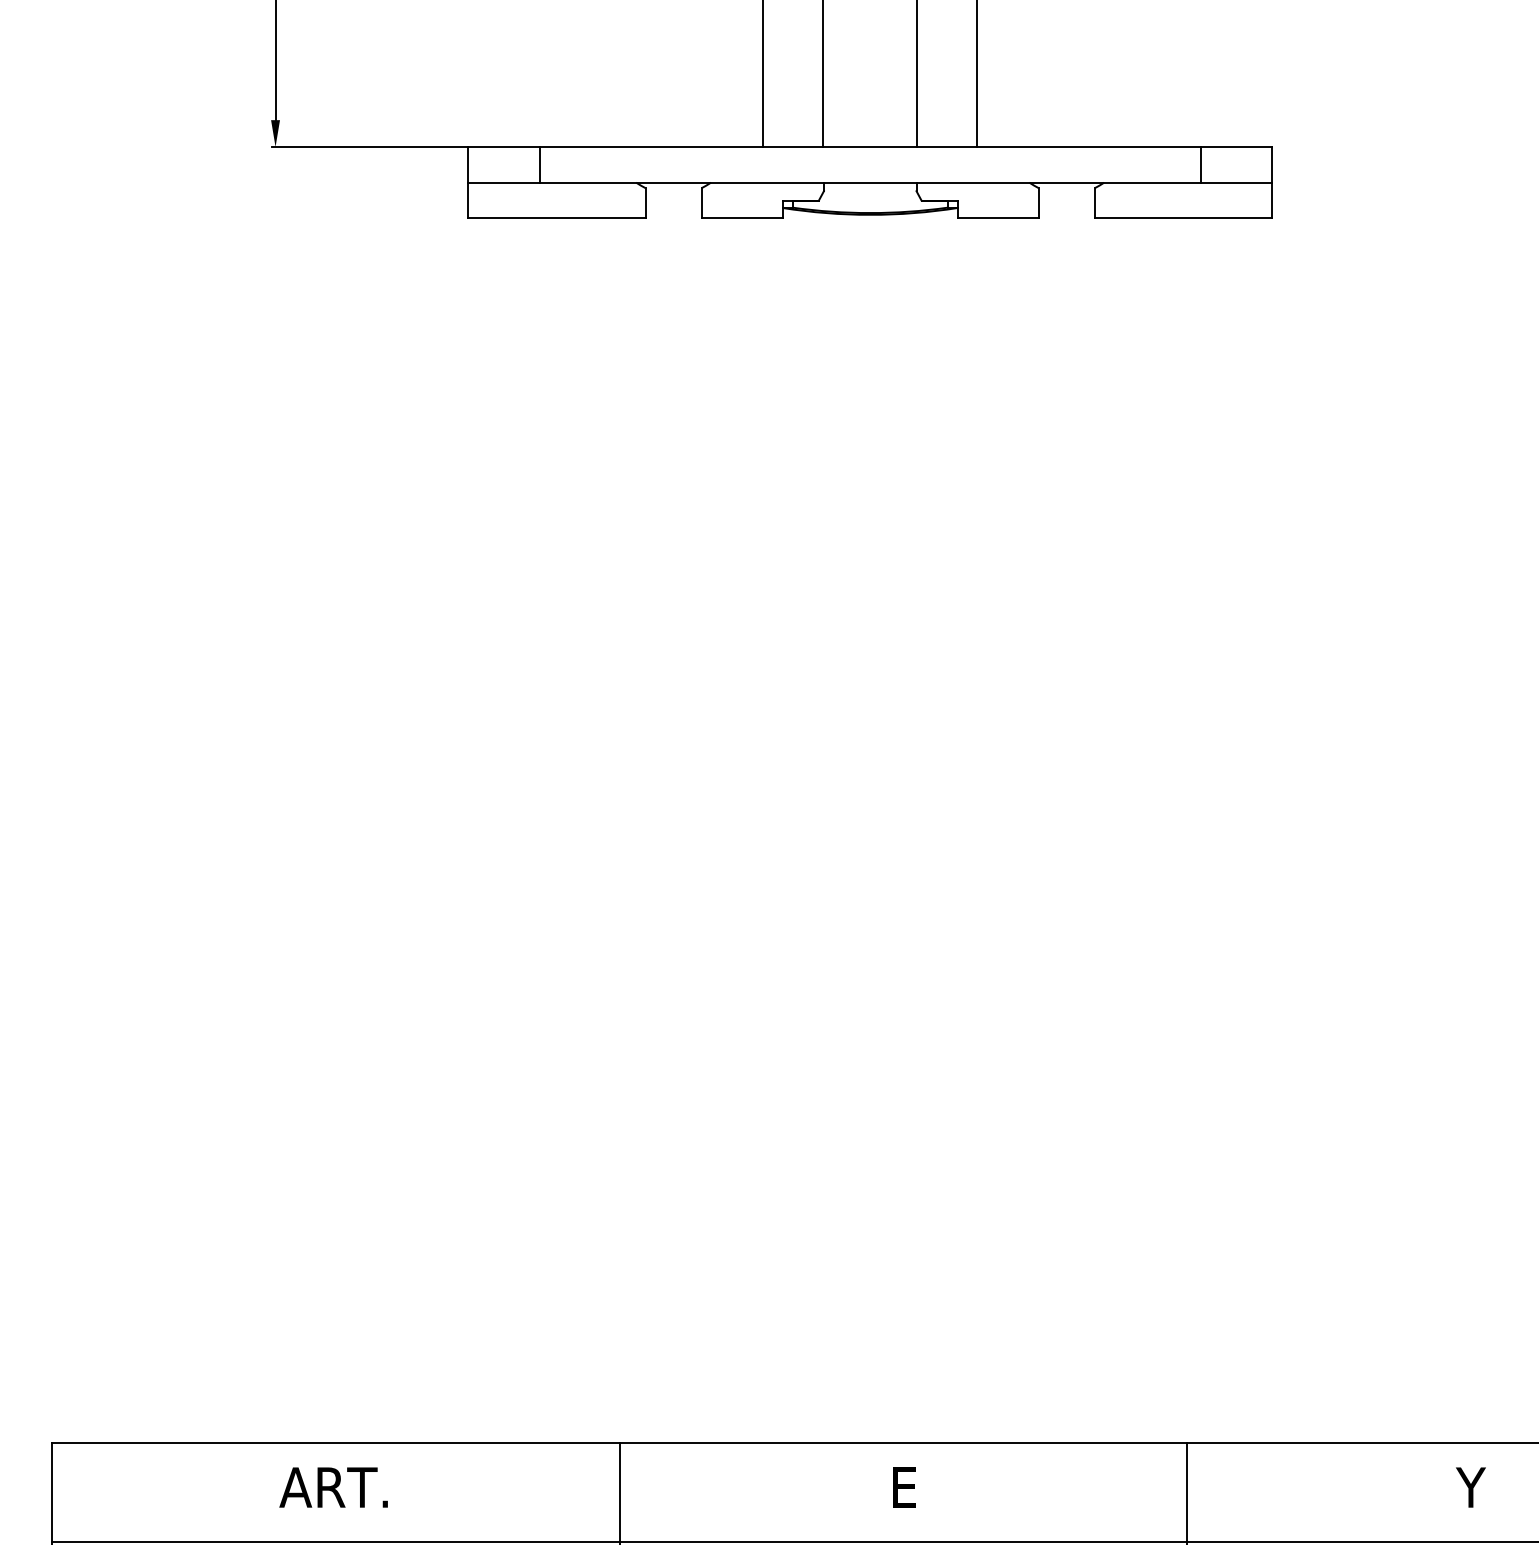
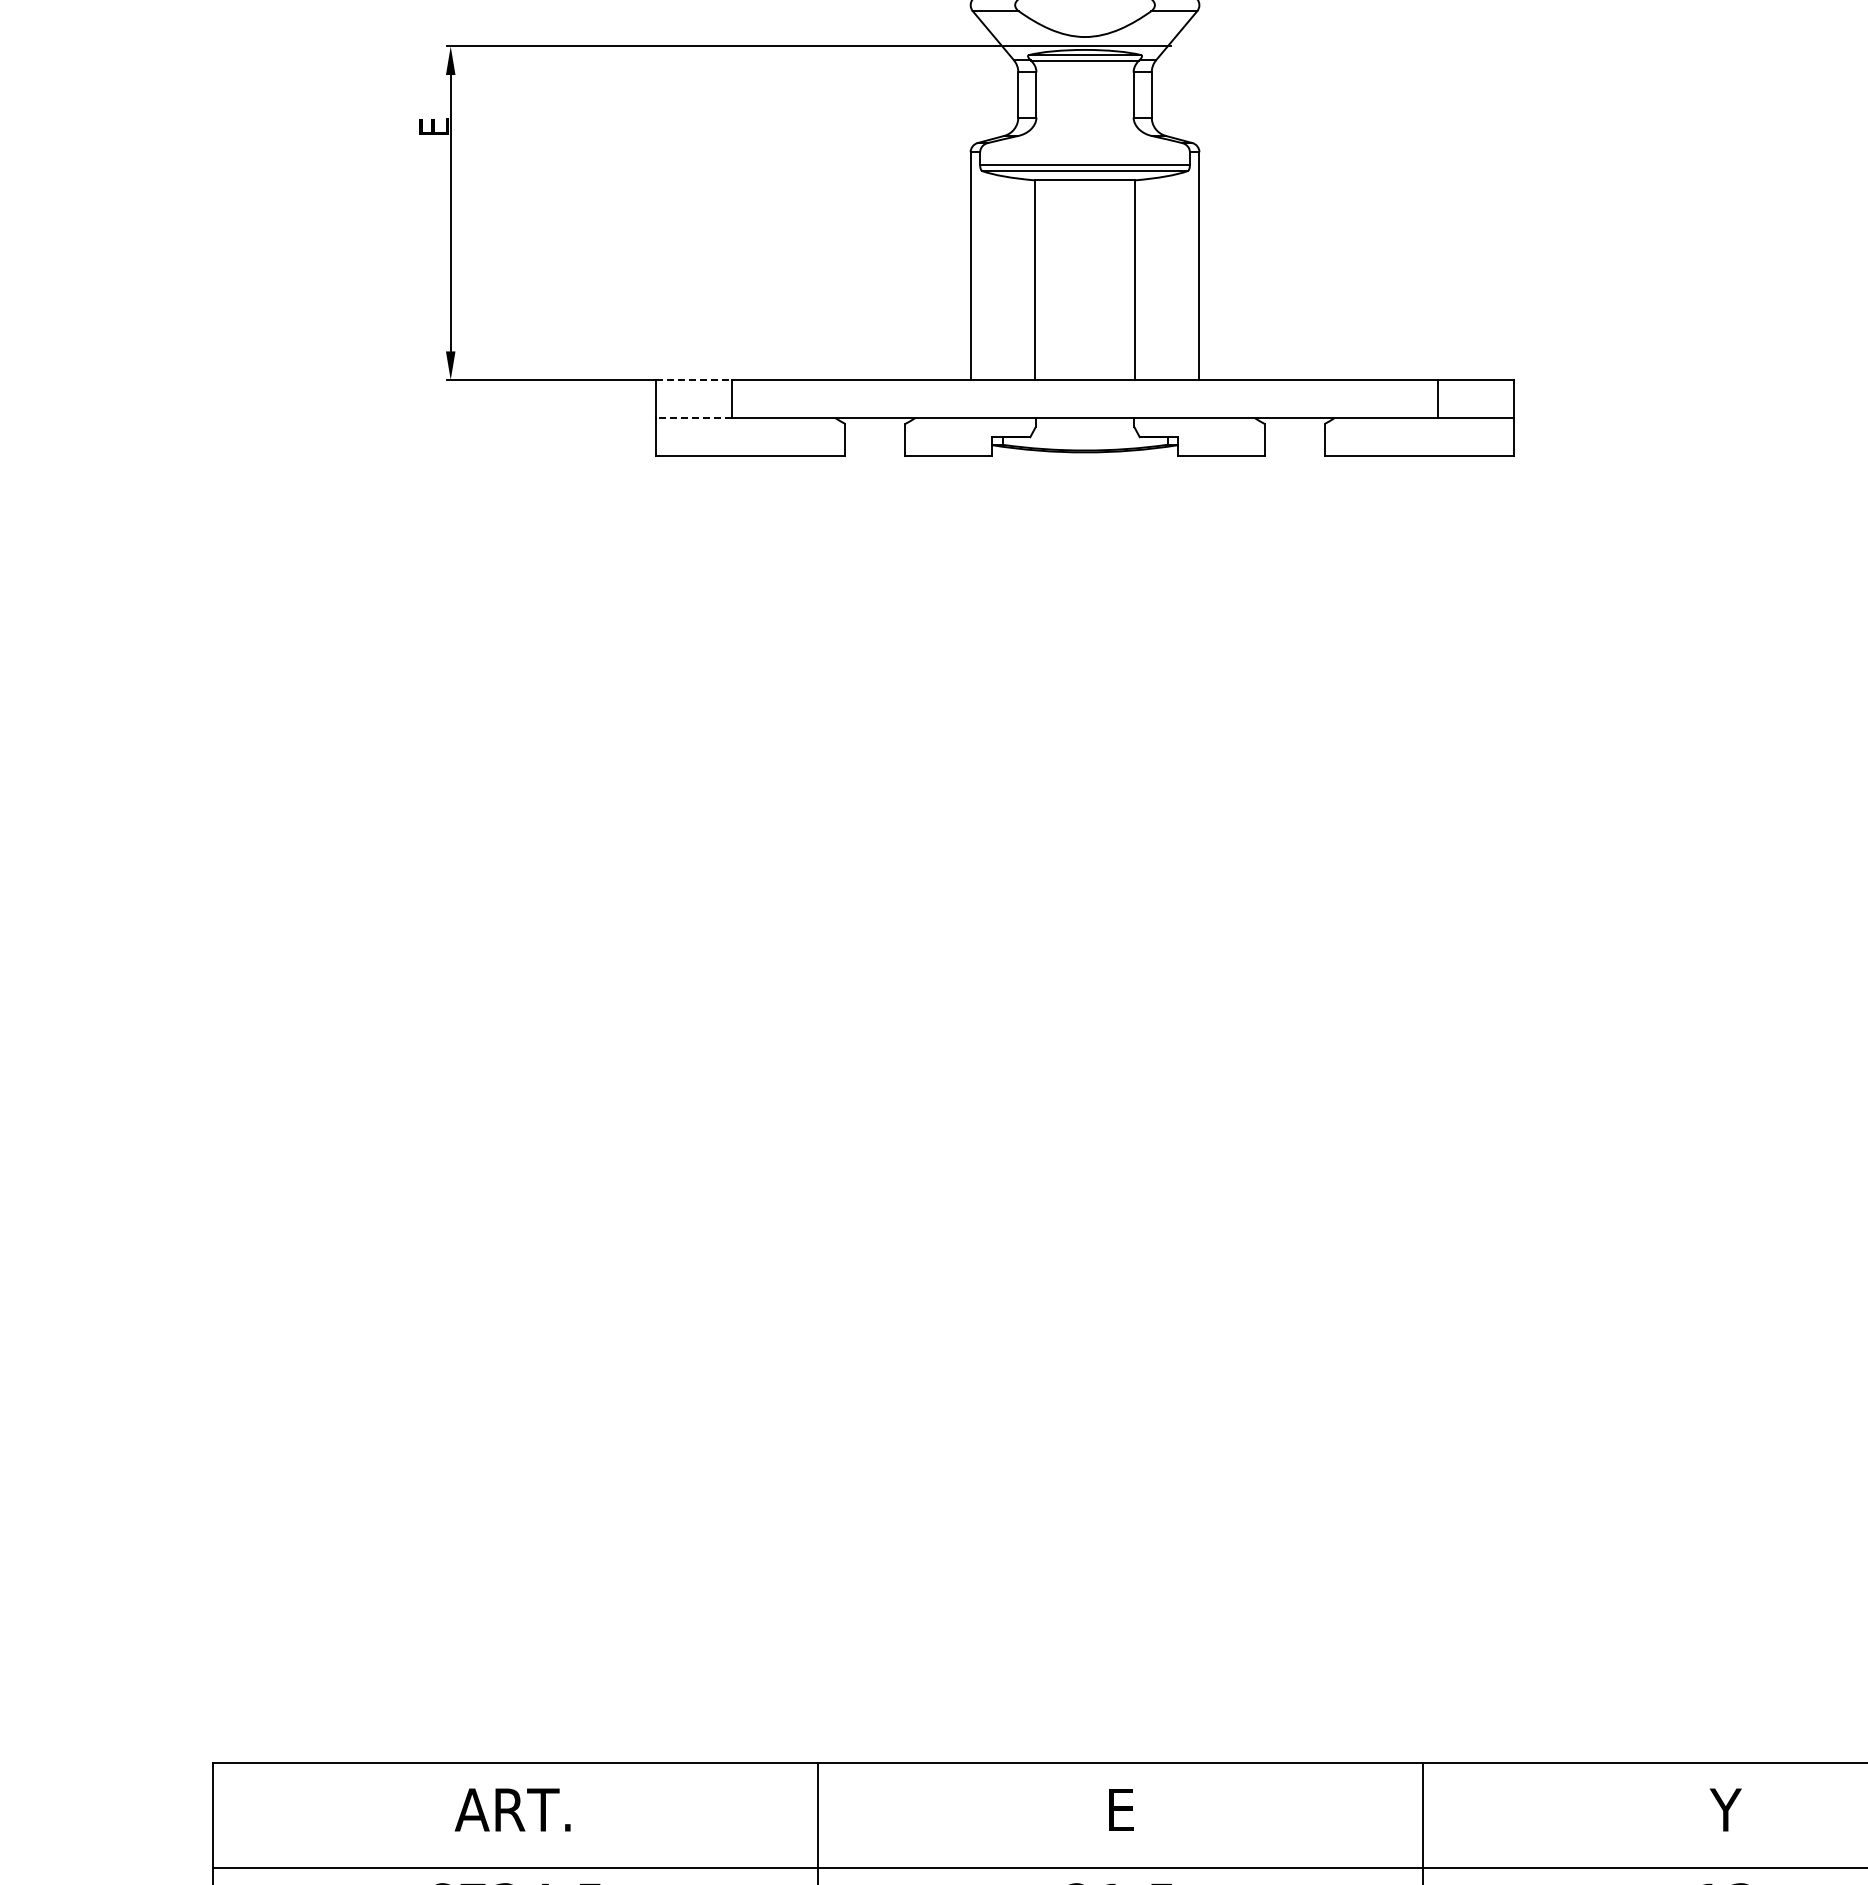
line: (504, 147) -> (694, 380), solid -> dashed
line: (503, 183) -> (693, 418), solid -> dashed

